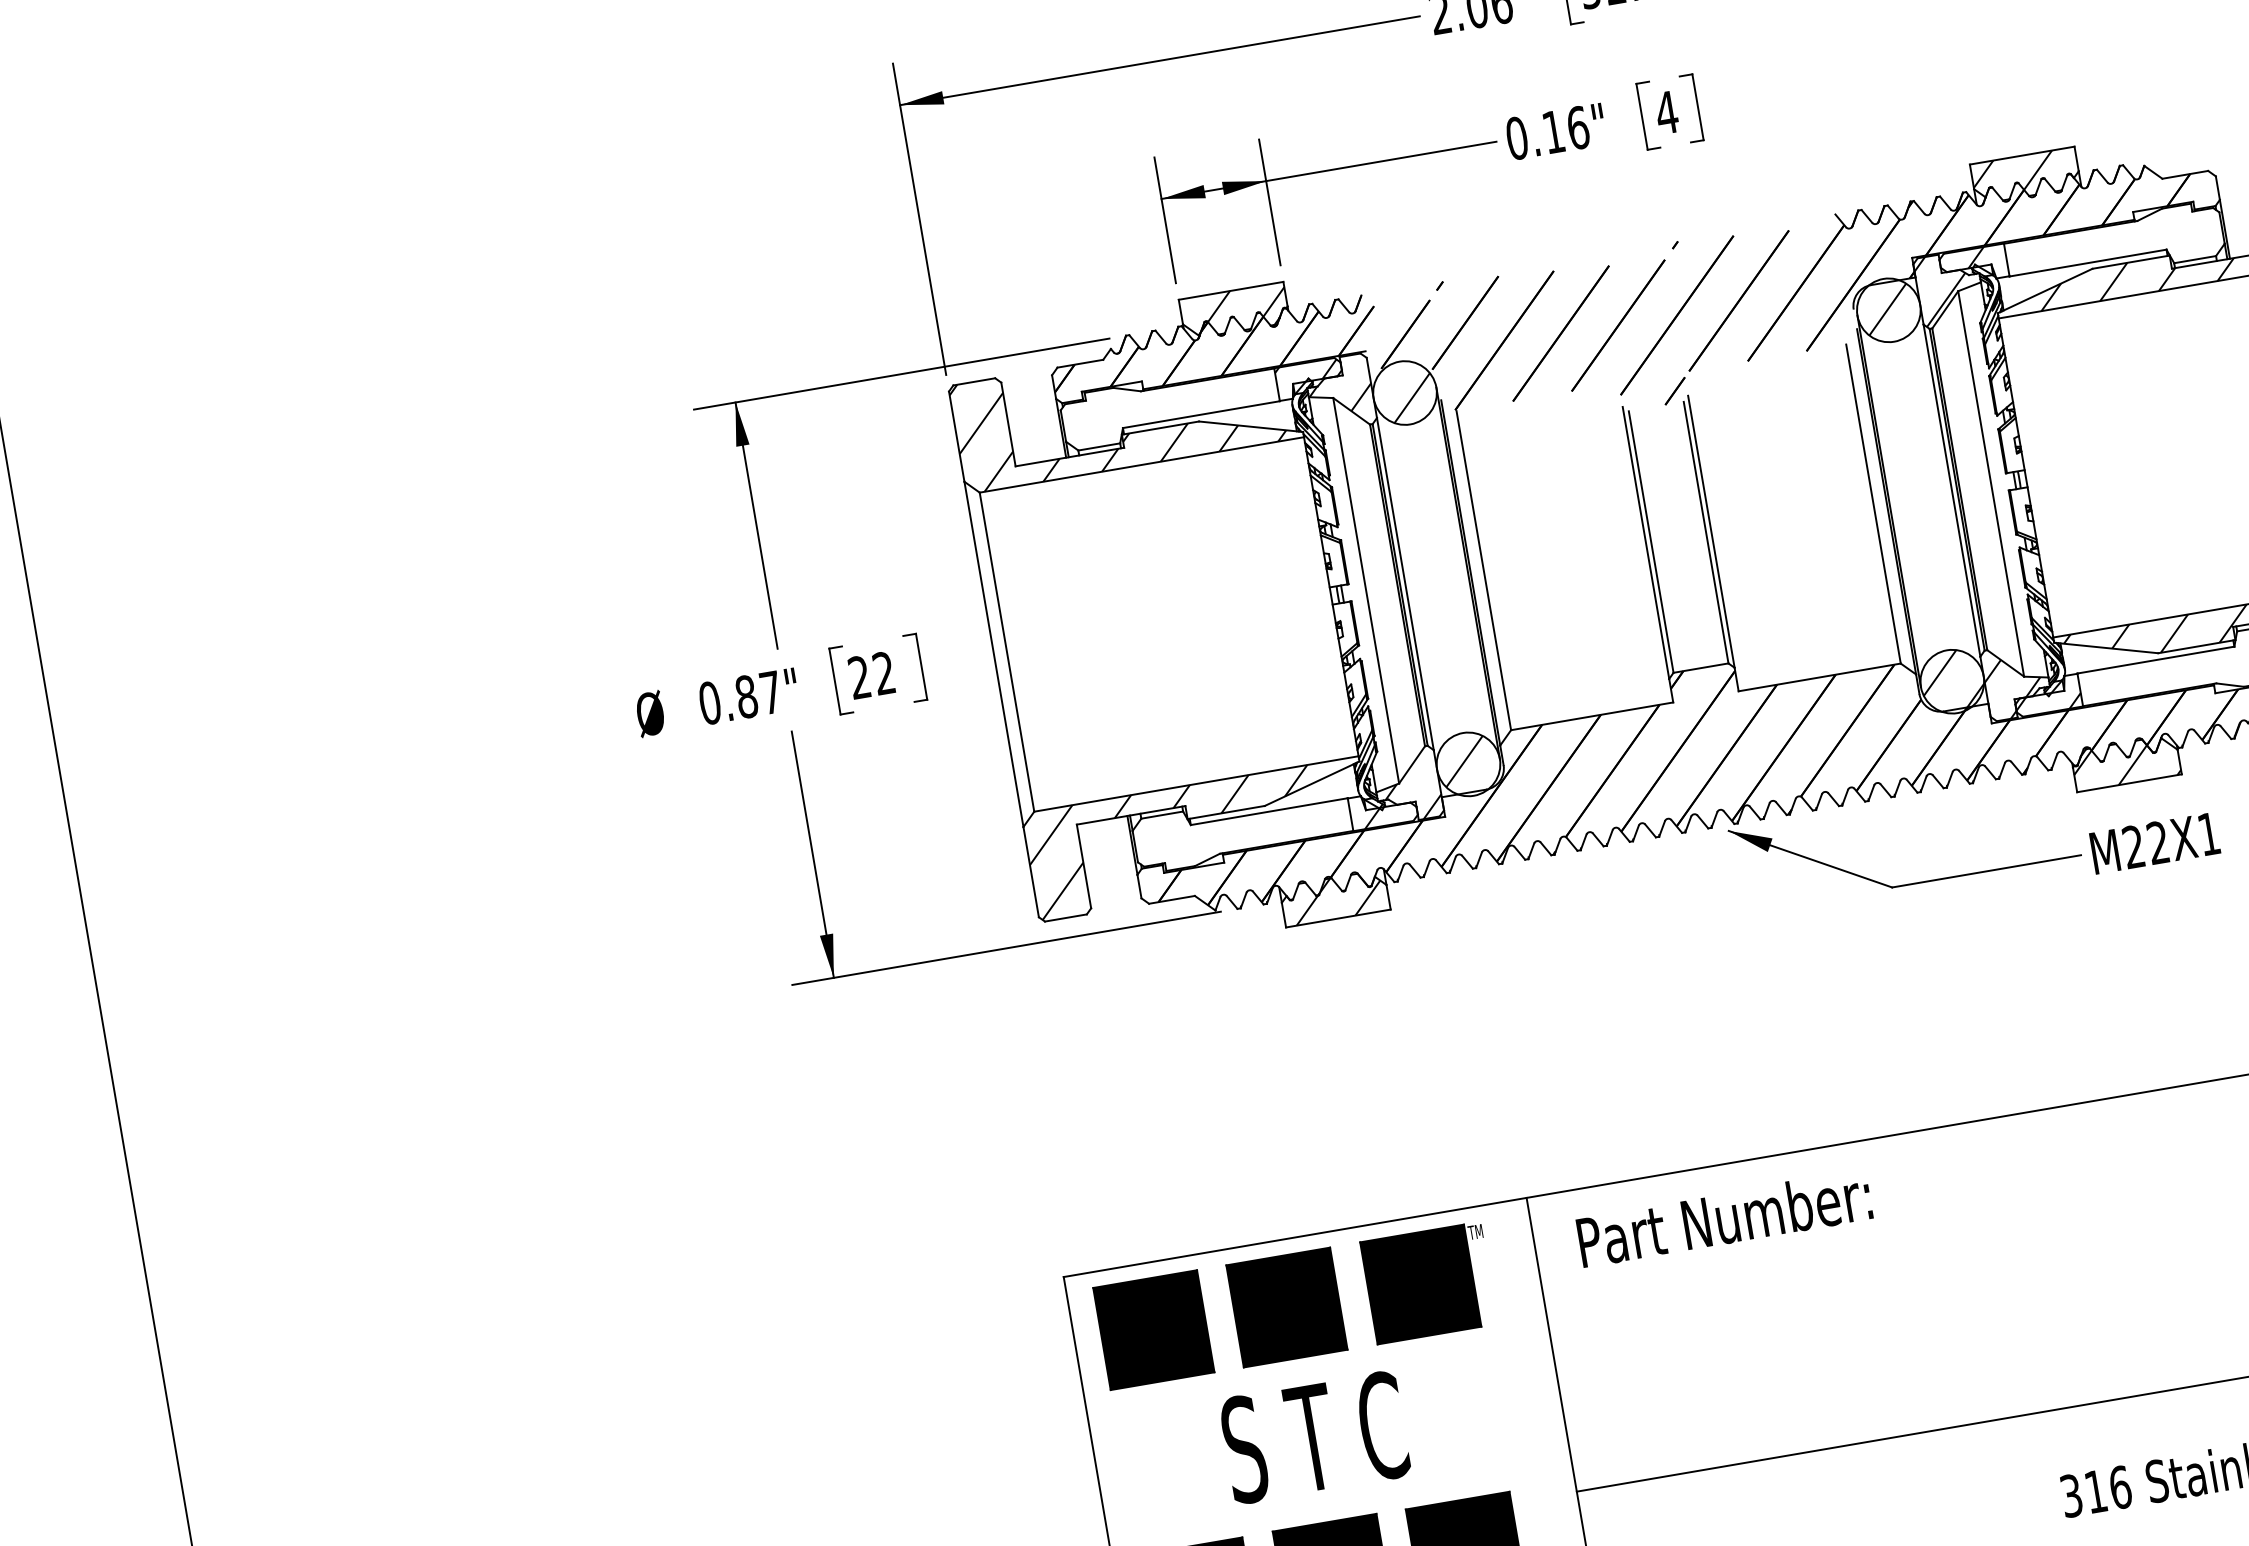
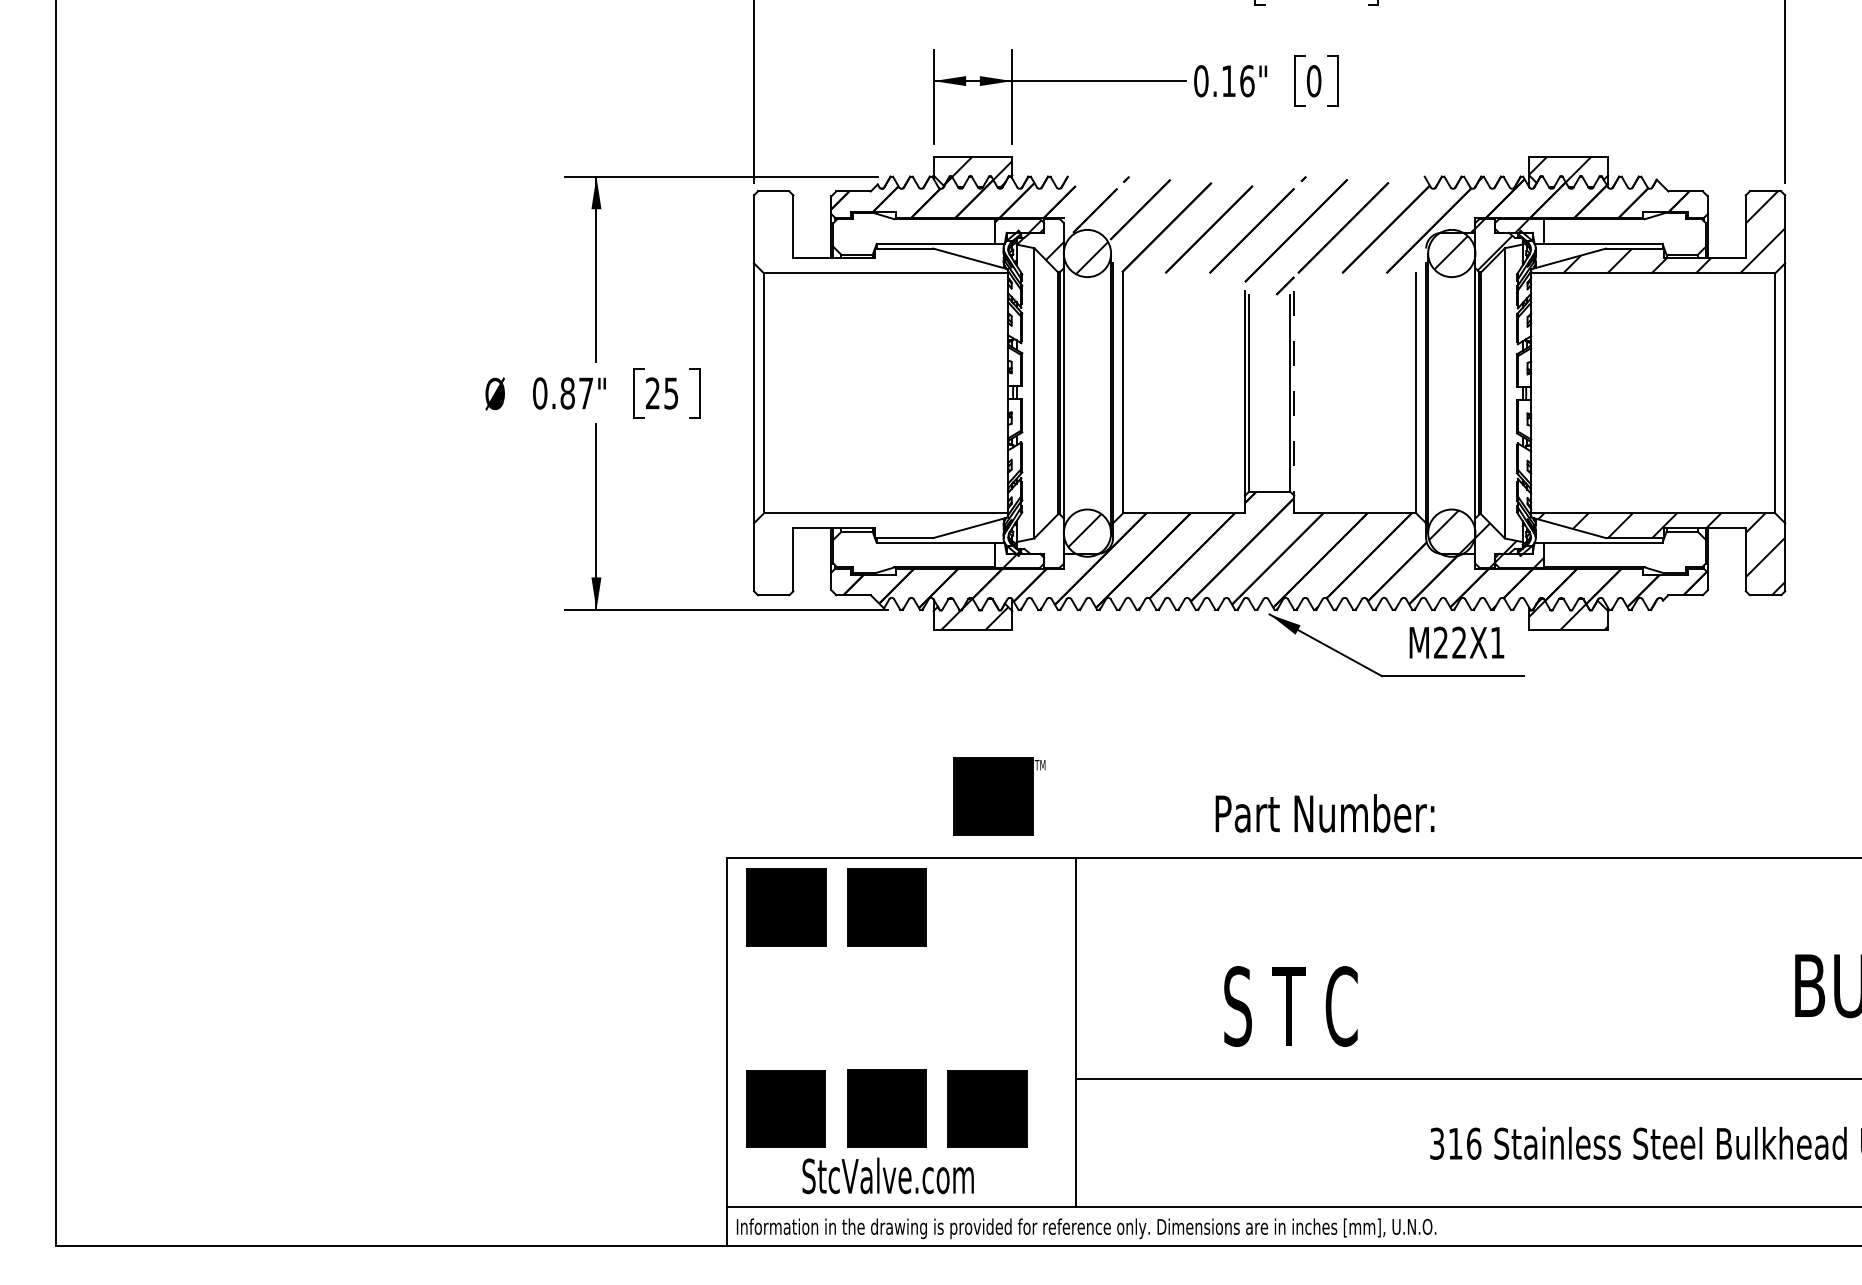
text: (1666, 113) -> (1313, 81), 4 -> 0
hatch: (1117, 413) -> (874, 232), removed
line: (1711, 531) -> (1294, 393), solid -> dashed
text: (884, 673) -> (671, 393), 22 -> 25
hatch: (1413, 800) -> (1042, 552), removed
hatch: (1173, 842) -> (861, 553), removed
text: (2154, 843) -> (1456, 642), moved
text: (1723, 1218) -> (1324, 813), moved
part: (1428, 1282) -> (999, 796), moved
text: (1314, 1437) -> (1290, 1006), moved

